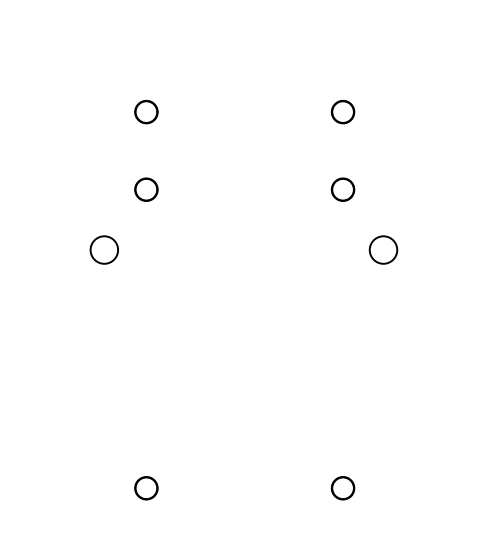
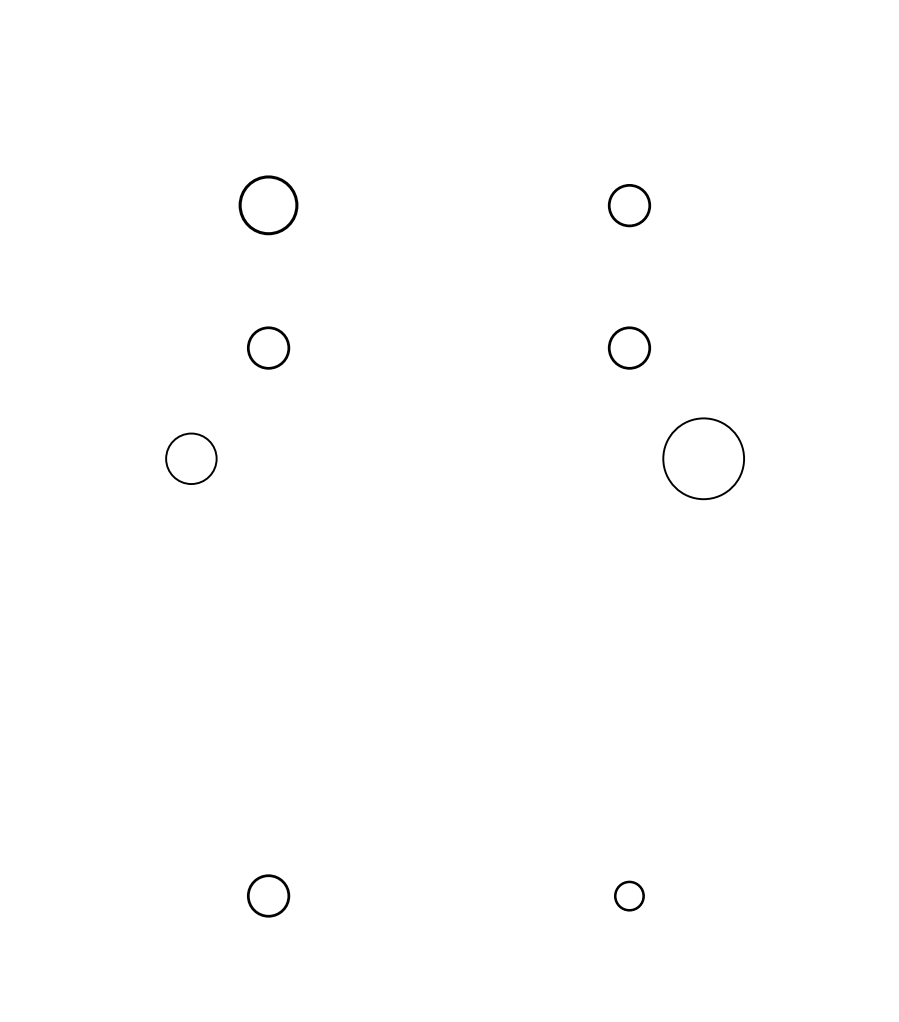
circle: (146, 112) -> (268, 206), size x1.4
circle: (383, 249) -> (703, 457), size x1.6
part: (342, 488) -> (628, 896), size x0.7

